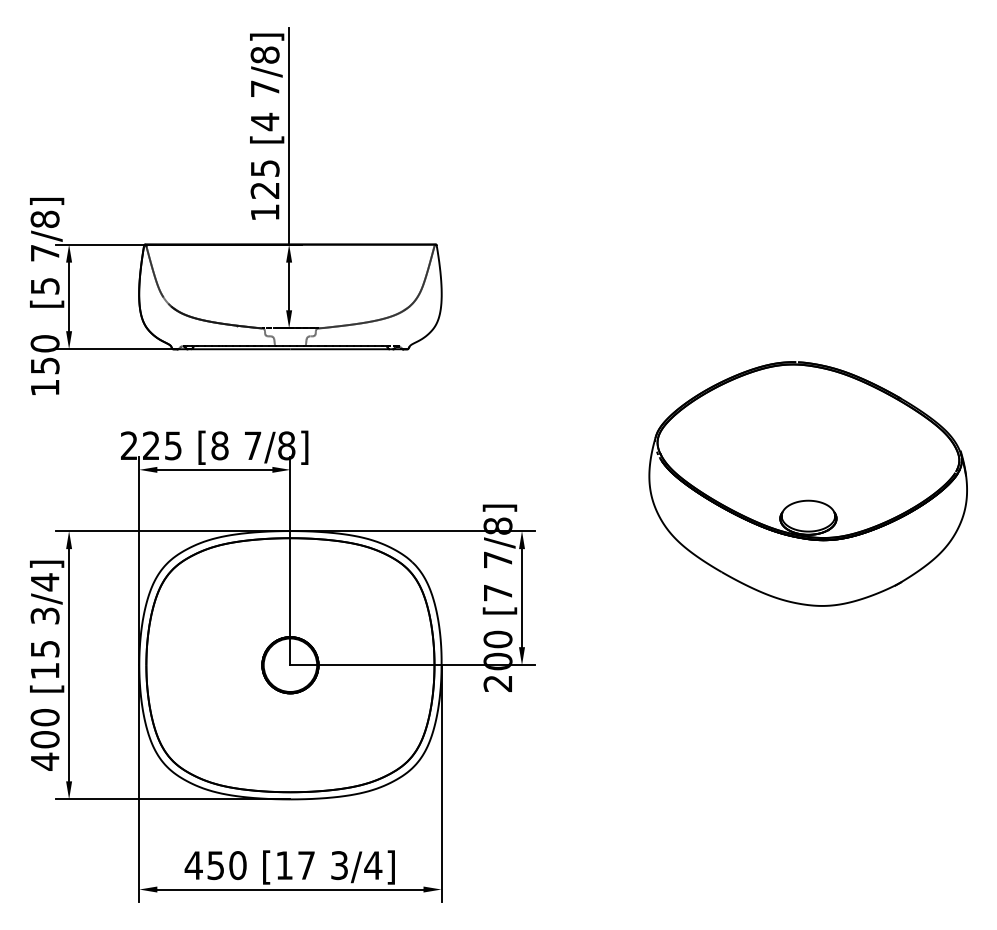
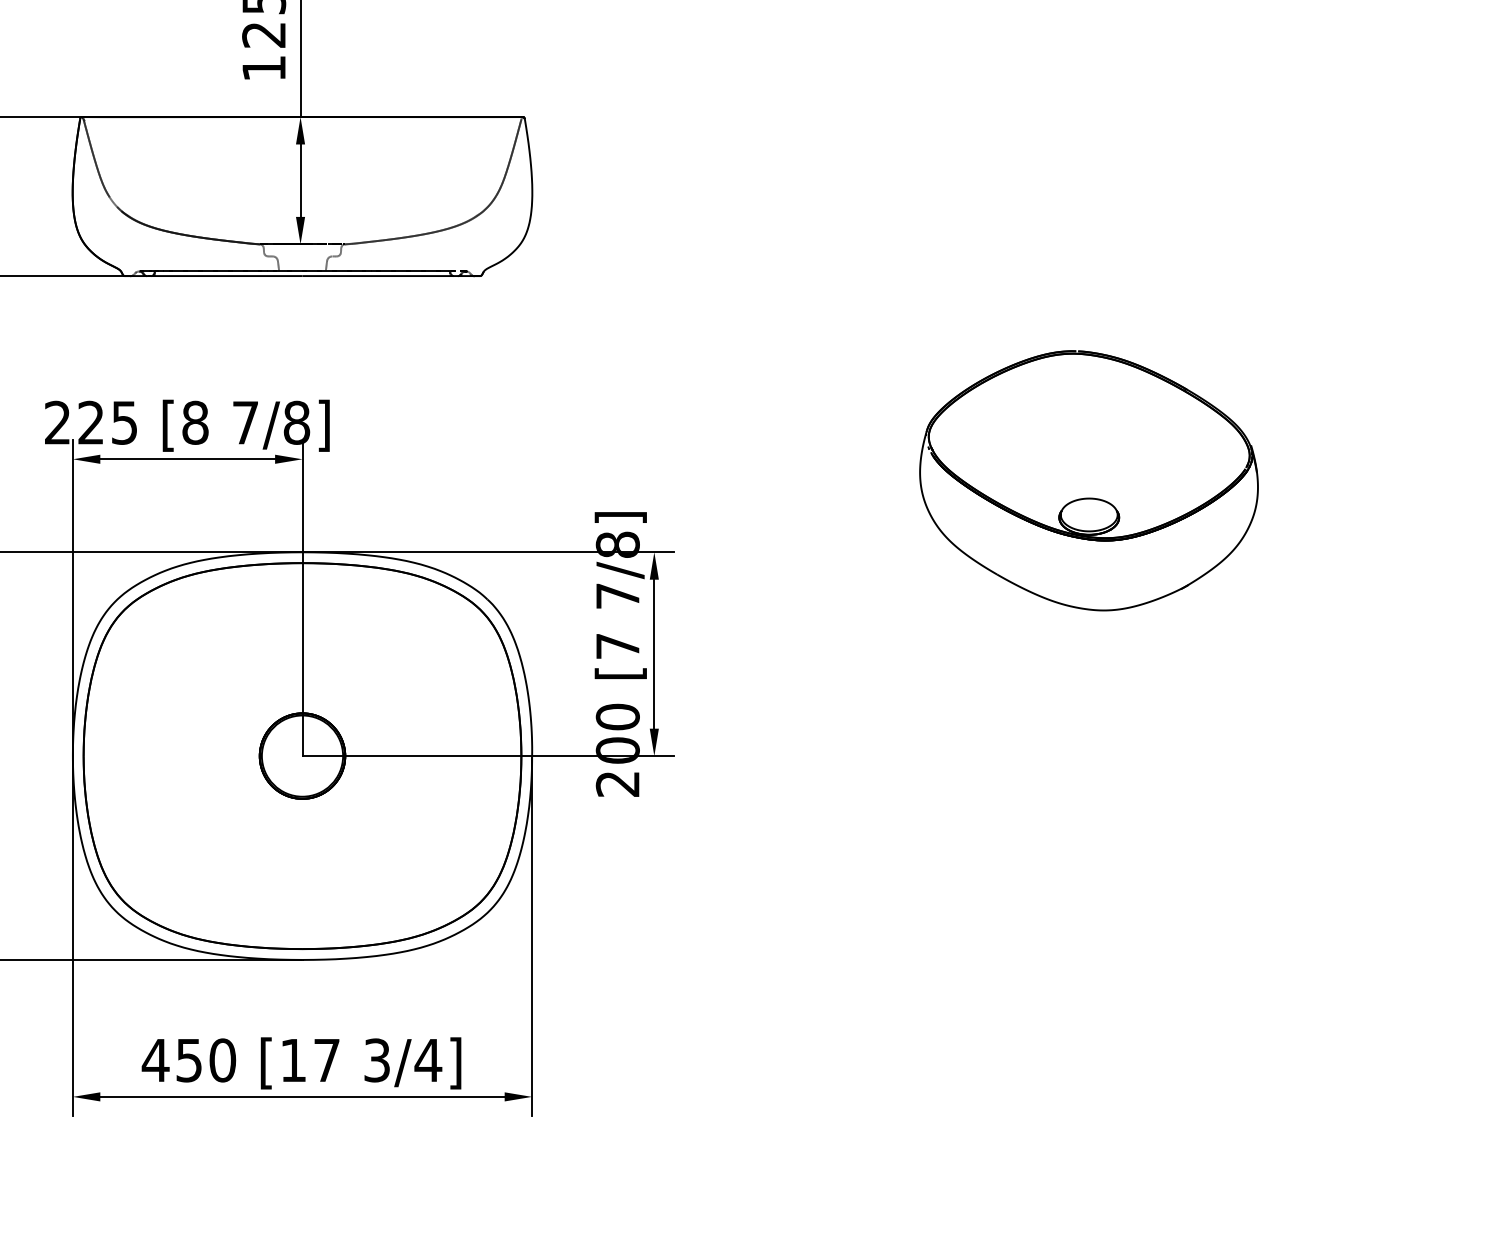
part: (807, 483) -> (1088, 480), size x0.7

